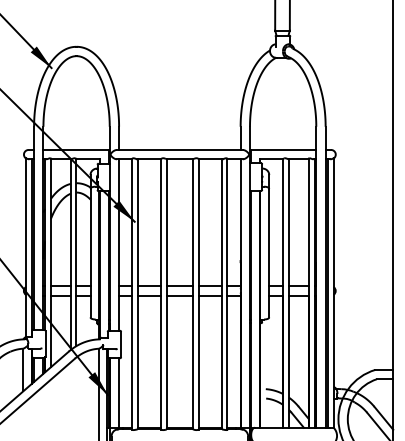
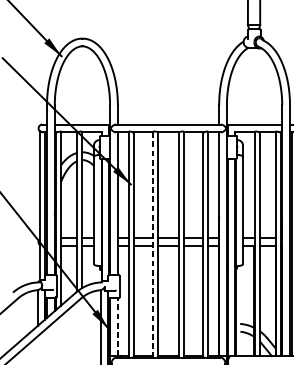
line: (160, 294) -> (152, 245), solid -> dashed
line: (119, 393) -> (118, 327), solid -> dashed

